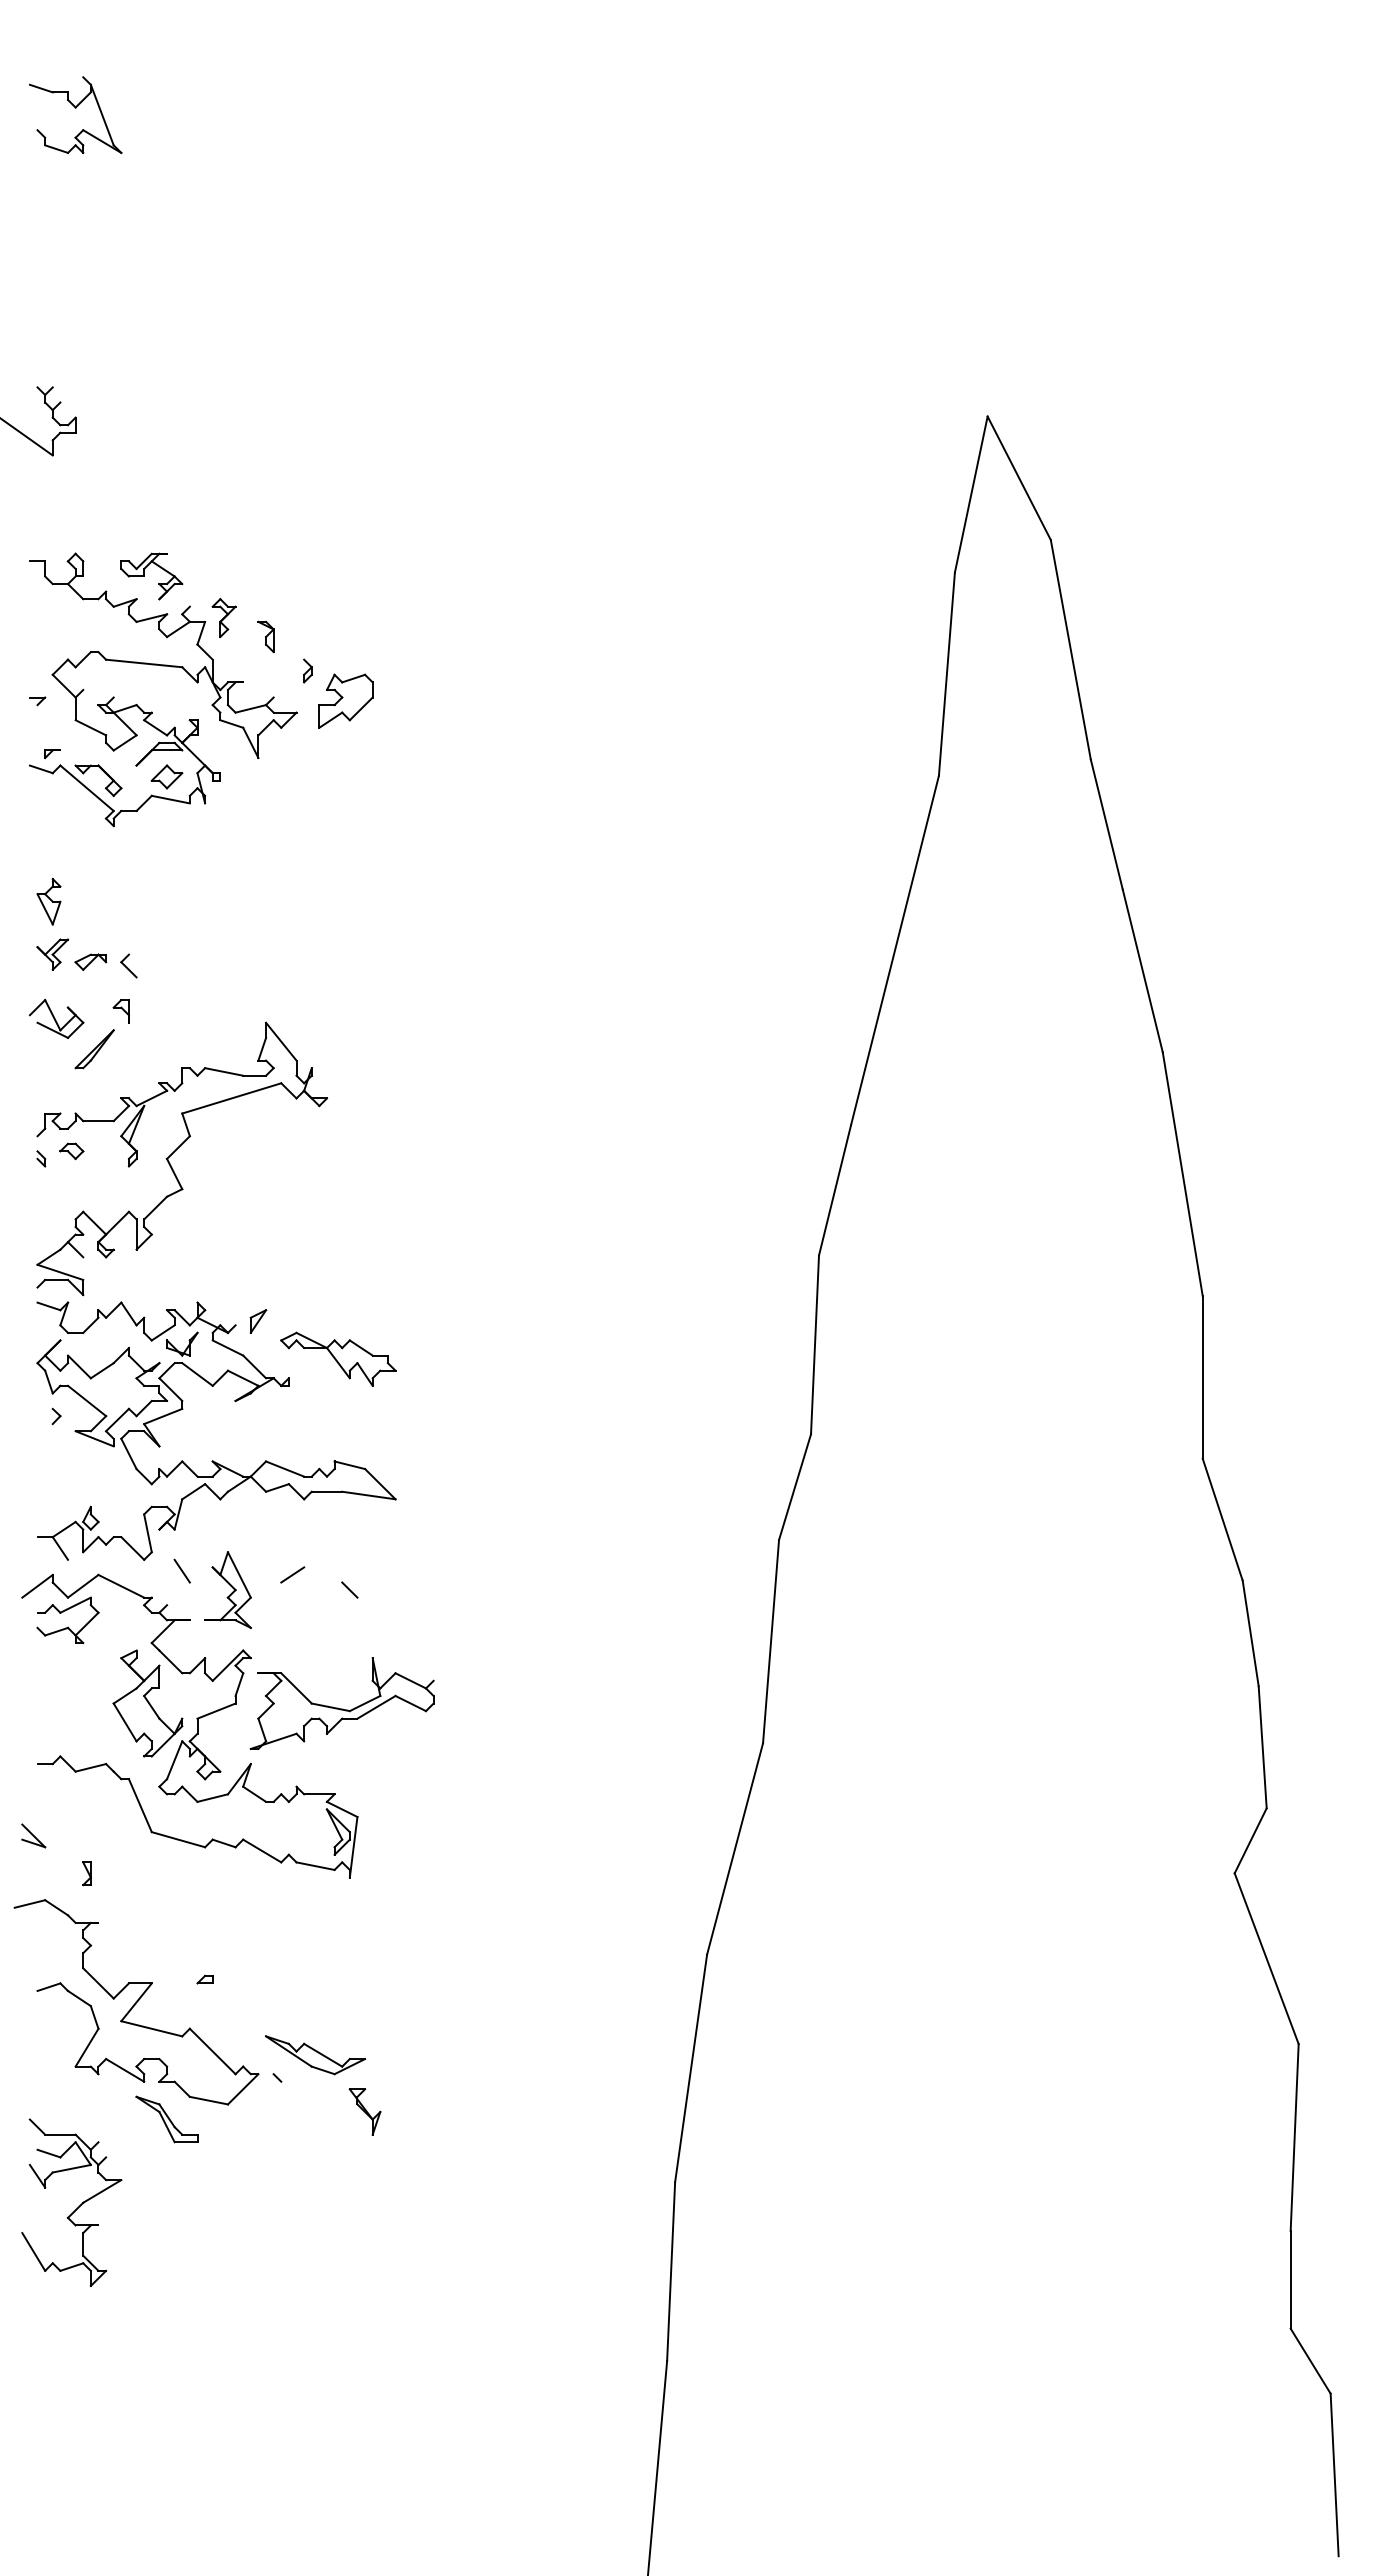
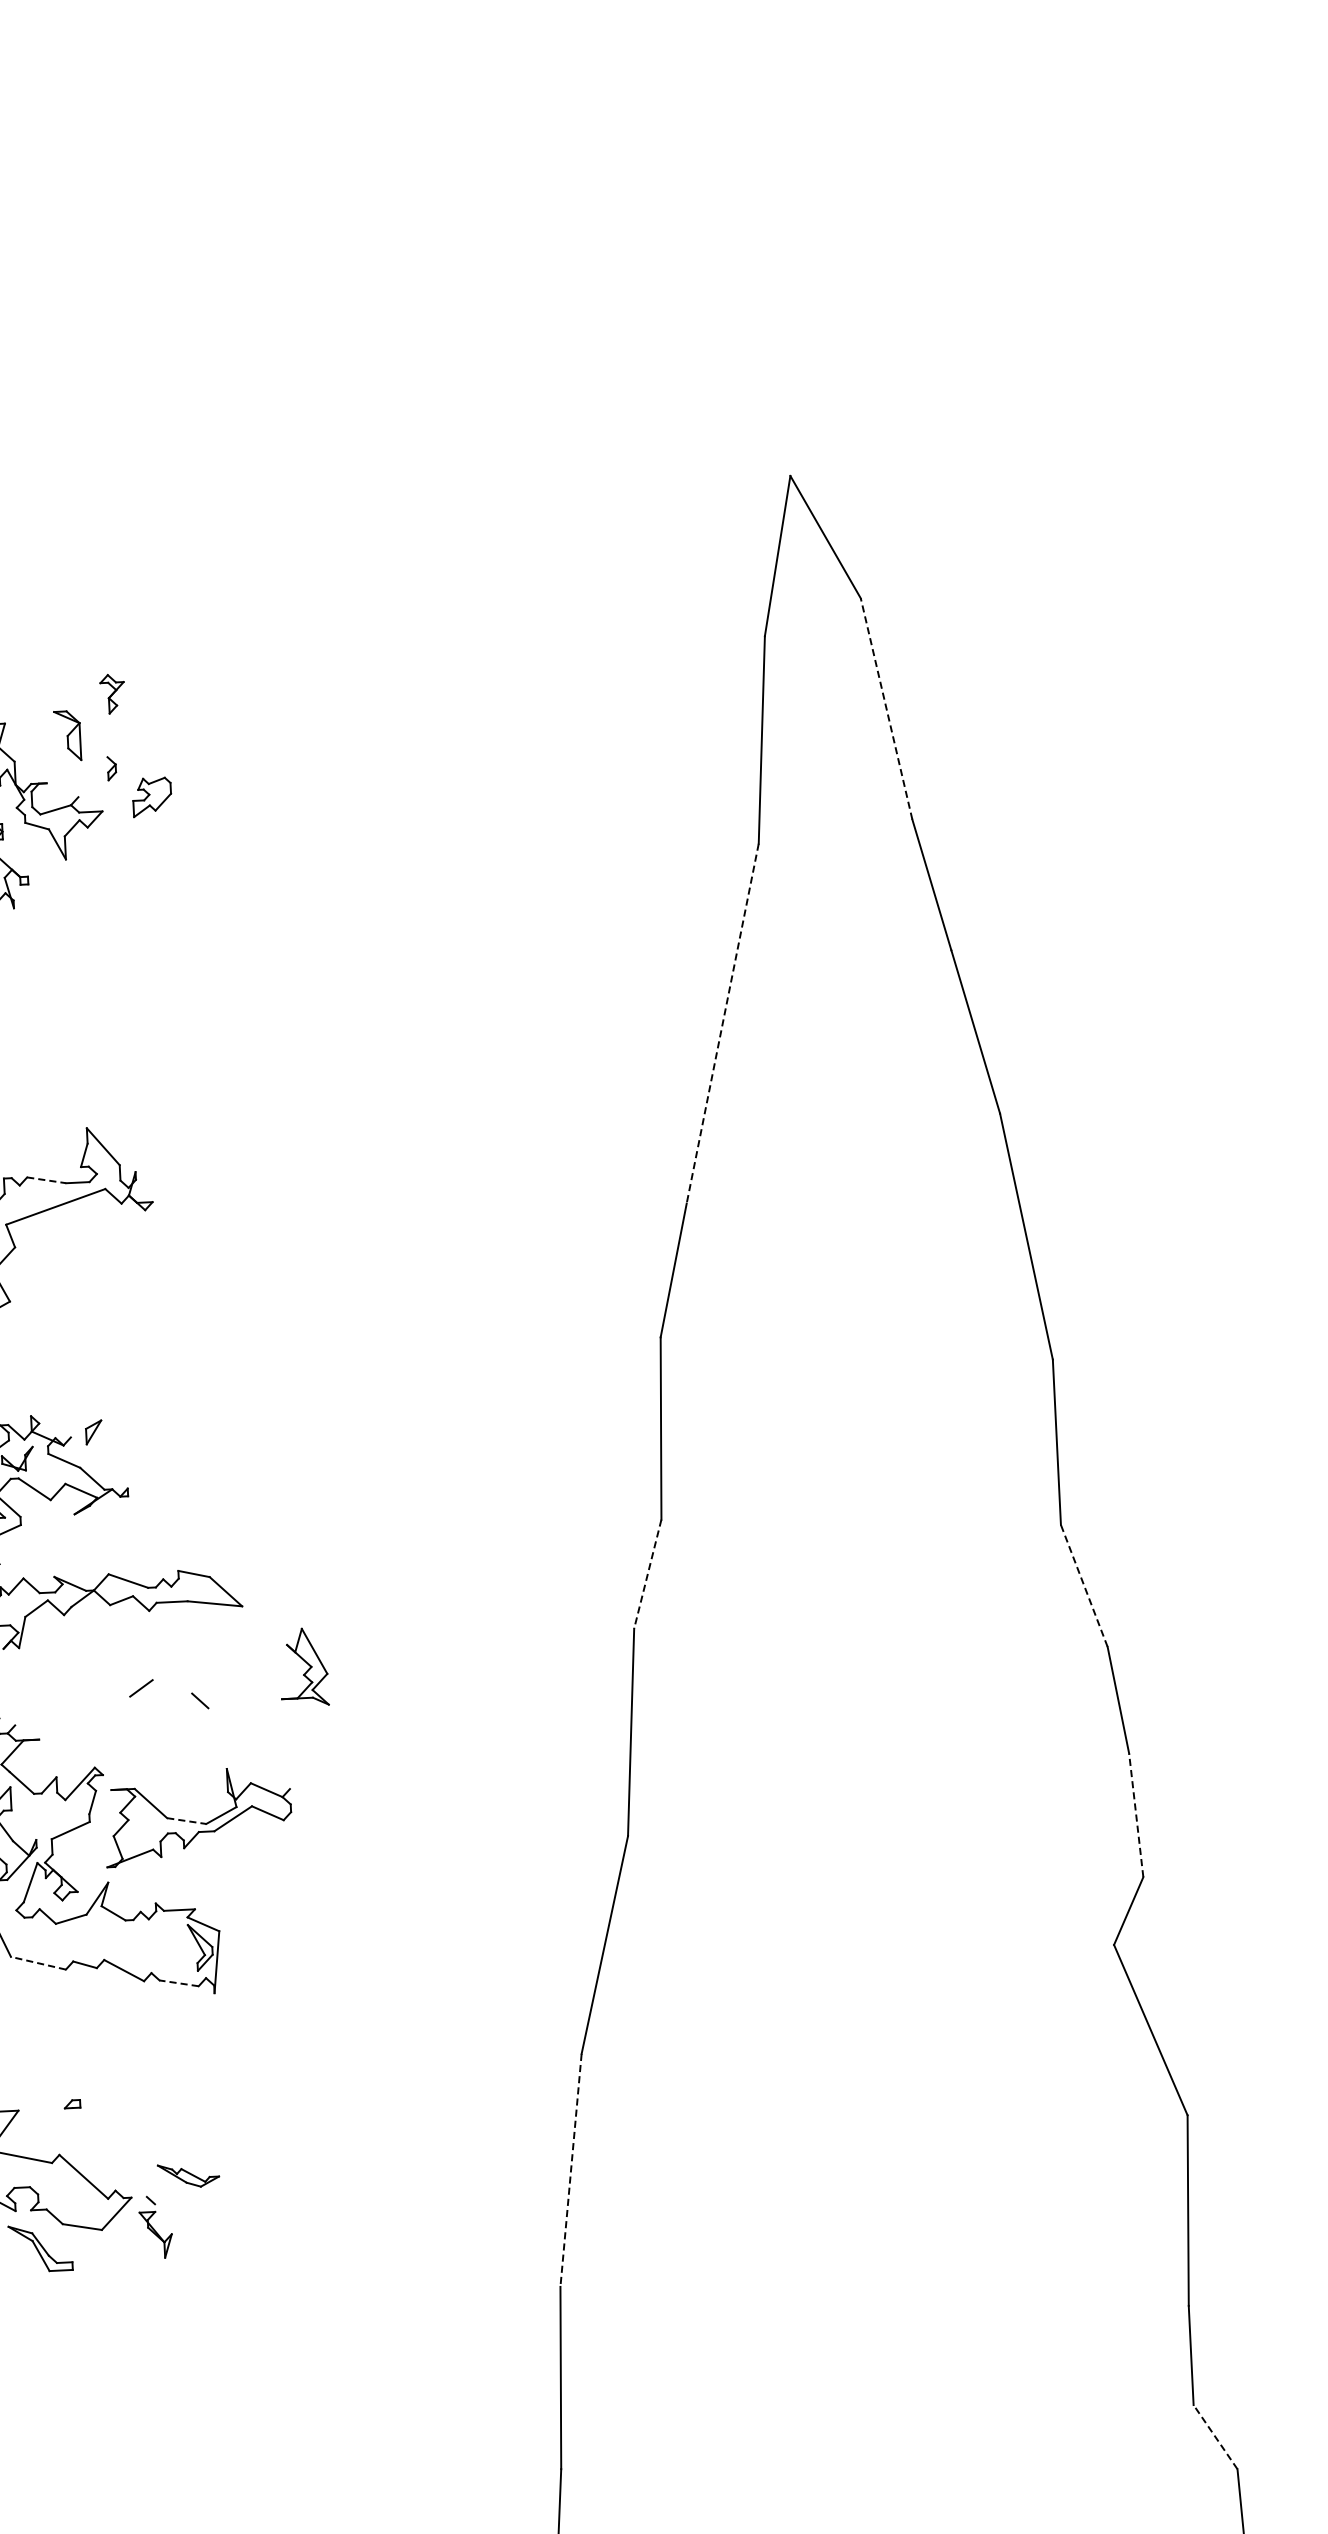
part: (223, 618) -> (111, 694), moved
part: (265, 636) -> (67, 735), size x1.6
line: (1070, 649) -> (886, 708), solid -> dashed
part: (345, 700) -> (151, 796), size x0.7
line: (894, 951) -> (722, 1024), solid -> dashed
line: (224, 1072) -> (47, 1180), solid -> dashed
part: (338, 1358) -> (177, 1466), removed
line: (794, 1487) -> (647, 1574), solid -> dashed
line: (1222, 1519) -> (1084, 1585), solid -> dashed
line: (181, 1570) -> (28, 1689), removed
part: (227, 1589) -> (303, 1666), moved
line: (331, 1707) -> (187, 1821), solid -> dashed
line: (1262, 1746) -> (1136, 1814), solid -> dashed
line: (178, 1839) -> (38, 1963), solid -> dashed
line: (315, 1866) -> (179, 1983), solid -> dashed
part: (315, 2055) -> (188, 2175), size x0.6
line: (691, 2068) -> (571, 2170), solid -> dashed
part: (364, 2111) -> (155, 2234), moved
line: (1310, 2360) -> (1215, 2436), solid -> dashed

